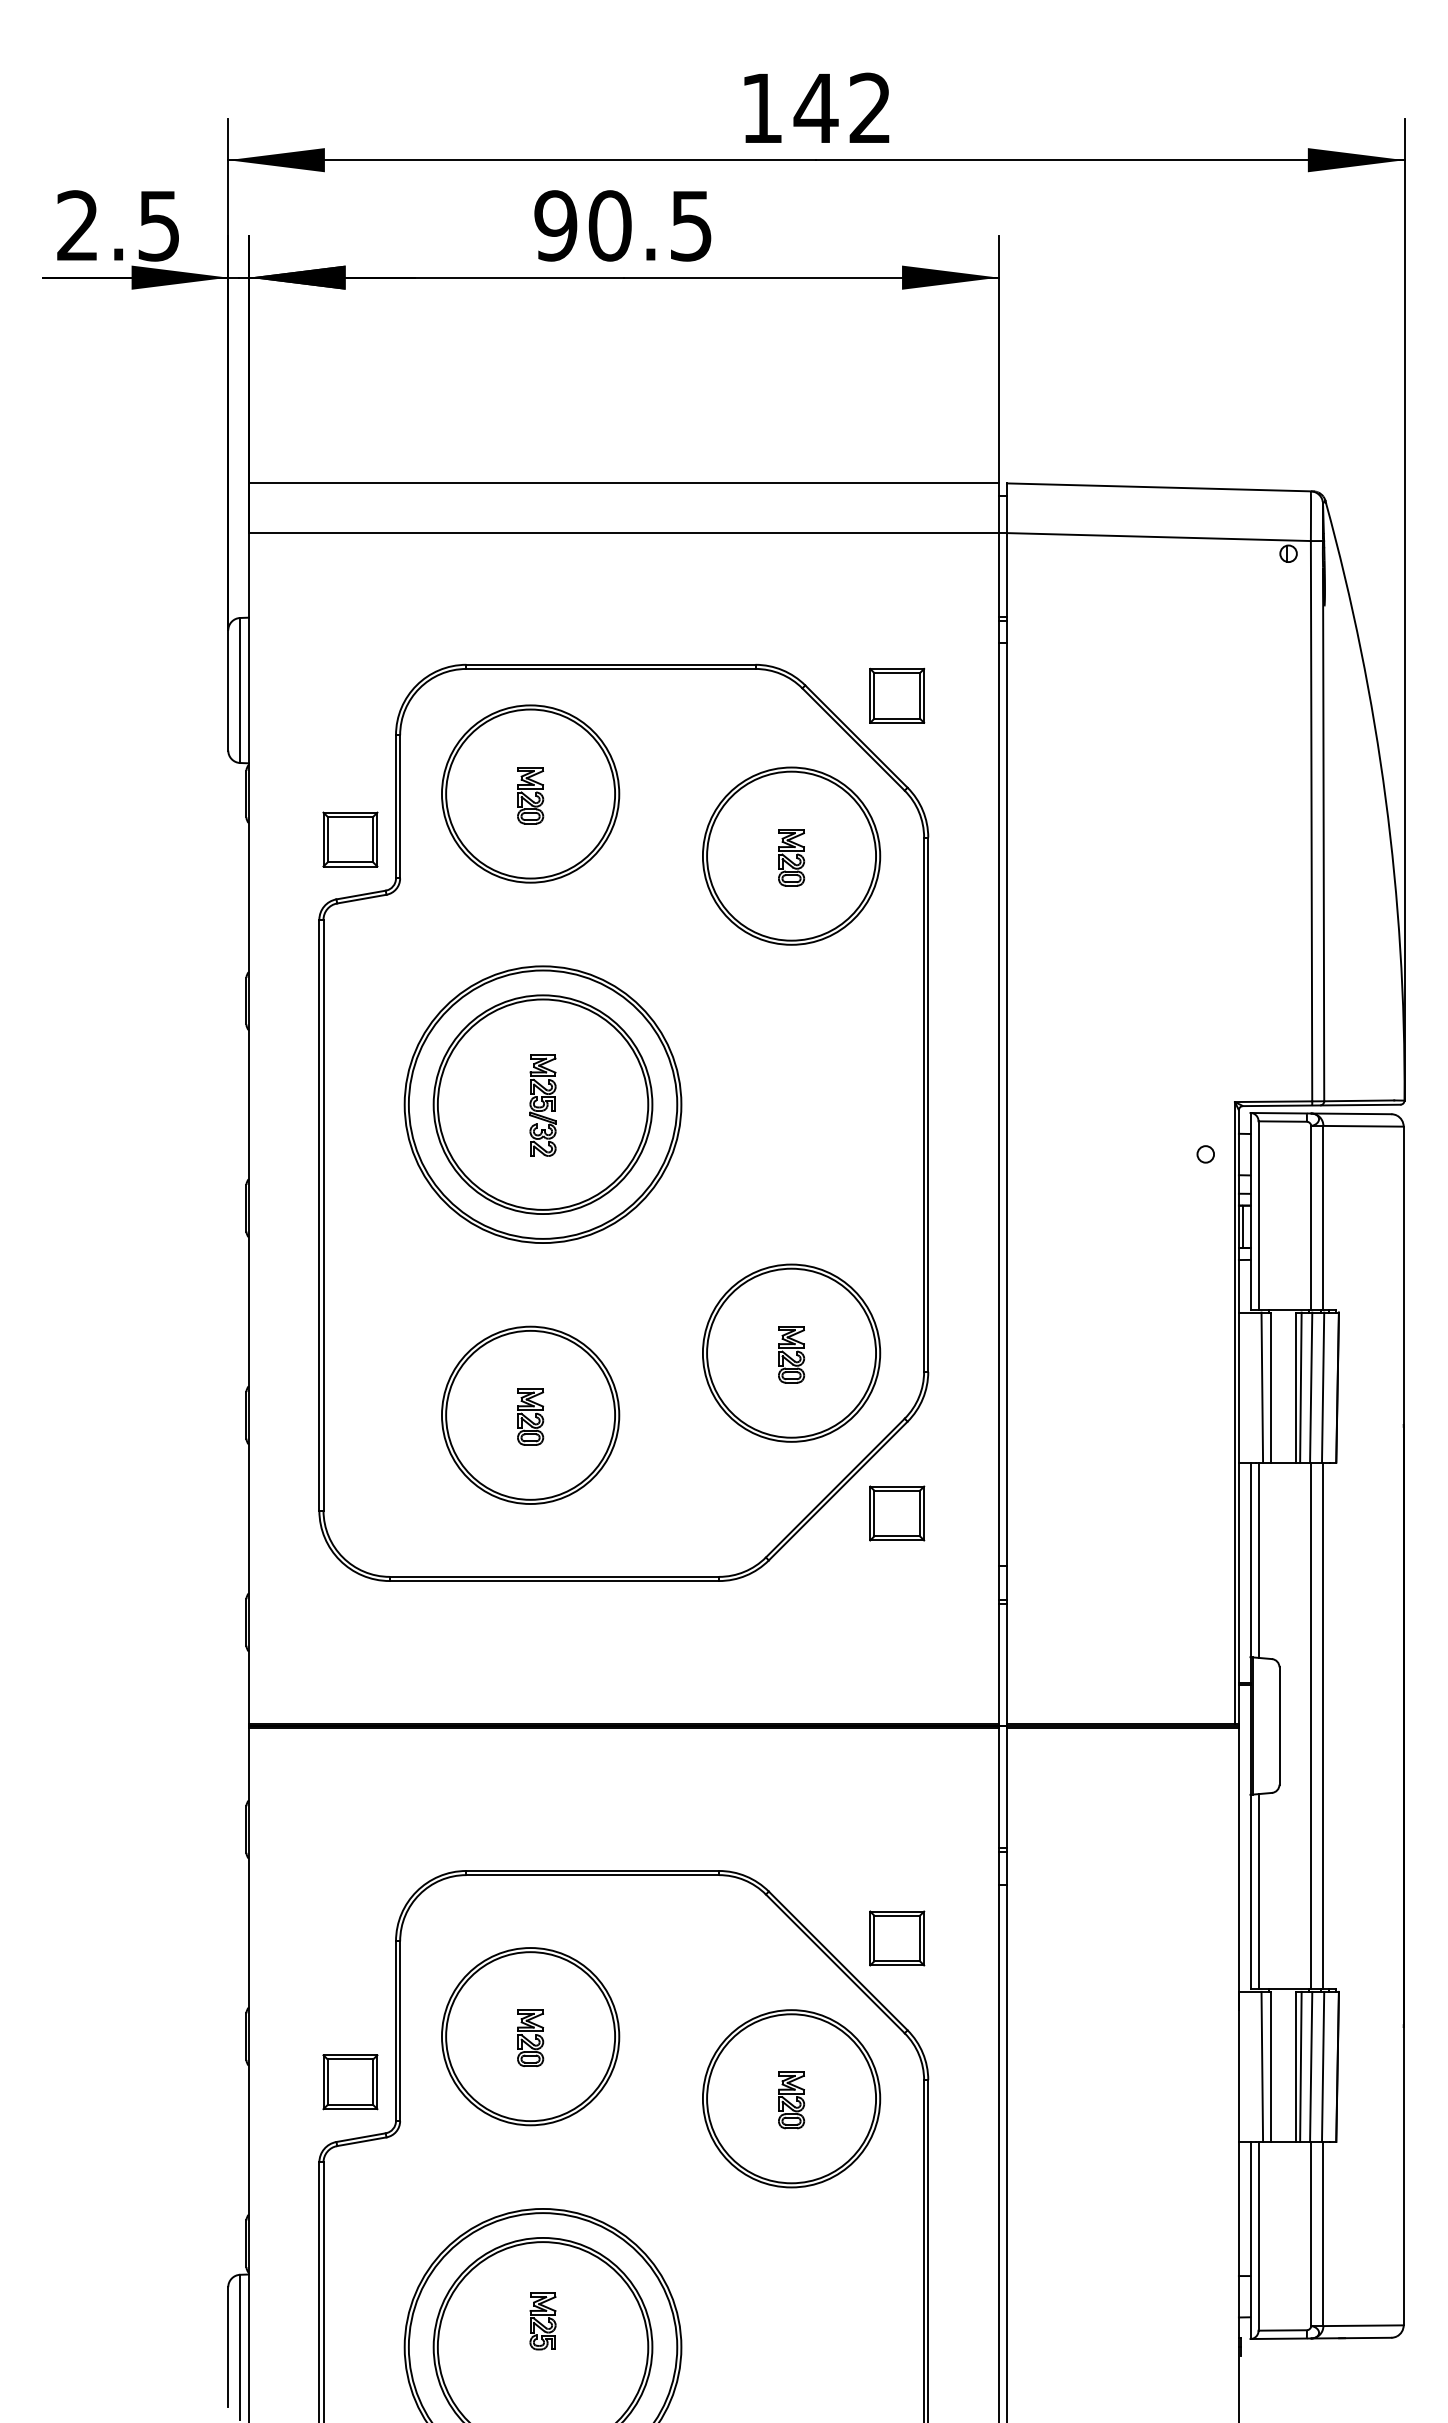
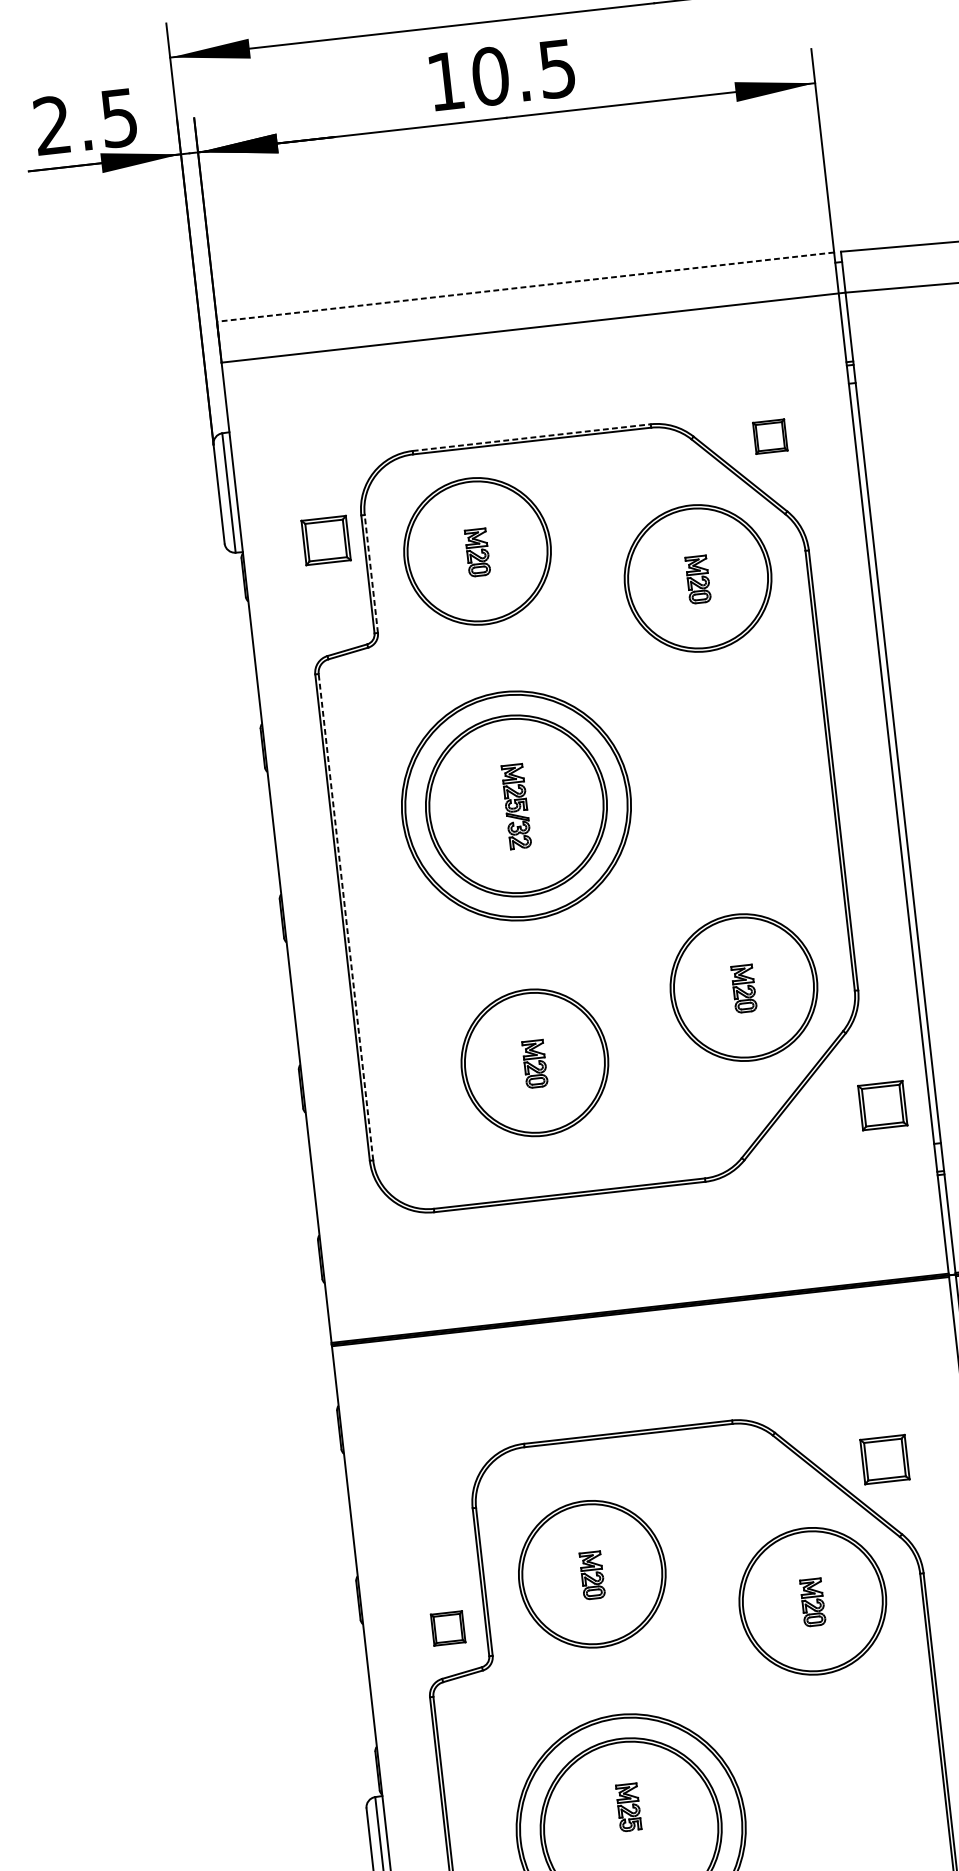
text: (555, 225) -> (445, 81), 90.5 -> 10.5
line: (623, 483) -> (525, 287), solid -> dashed
line: (610, 664) -> (531, 437), solid -> dashed
part: (897, 695) -> (770, 436), size x0.7
line: (400, 806) -> (371, 573), solid -> dashed
part: (350, 839) -> (326, 540), moved
line: (323, 1214) -> (345, 916), solid -> dashed
part: (897, 1513) -> (883, 1105), moved
part: (350, 2082) -> (448, 1628), size x0.7

